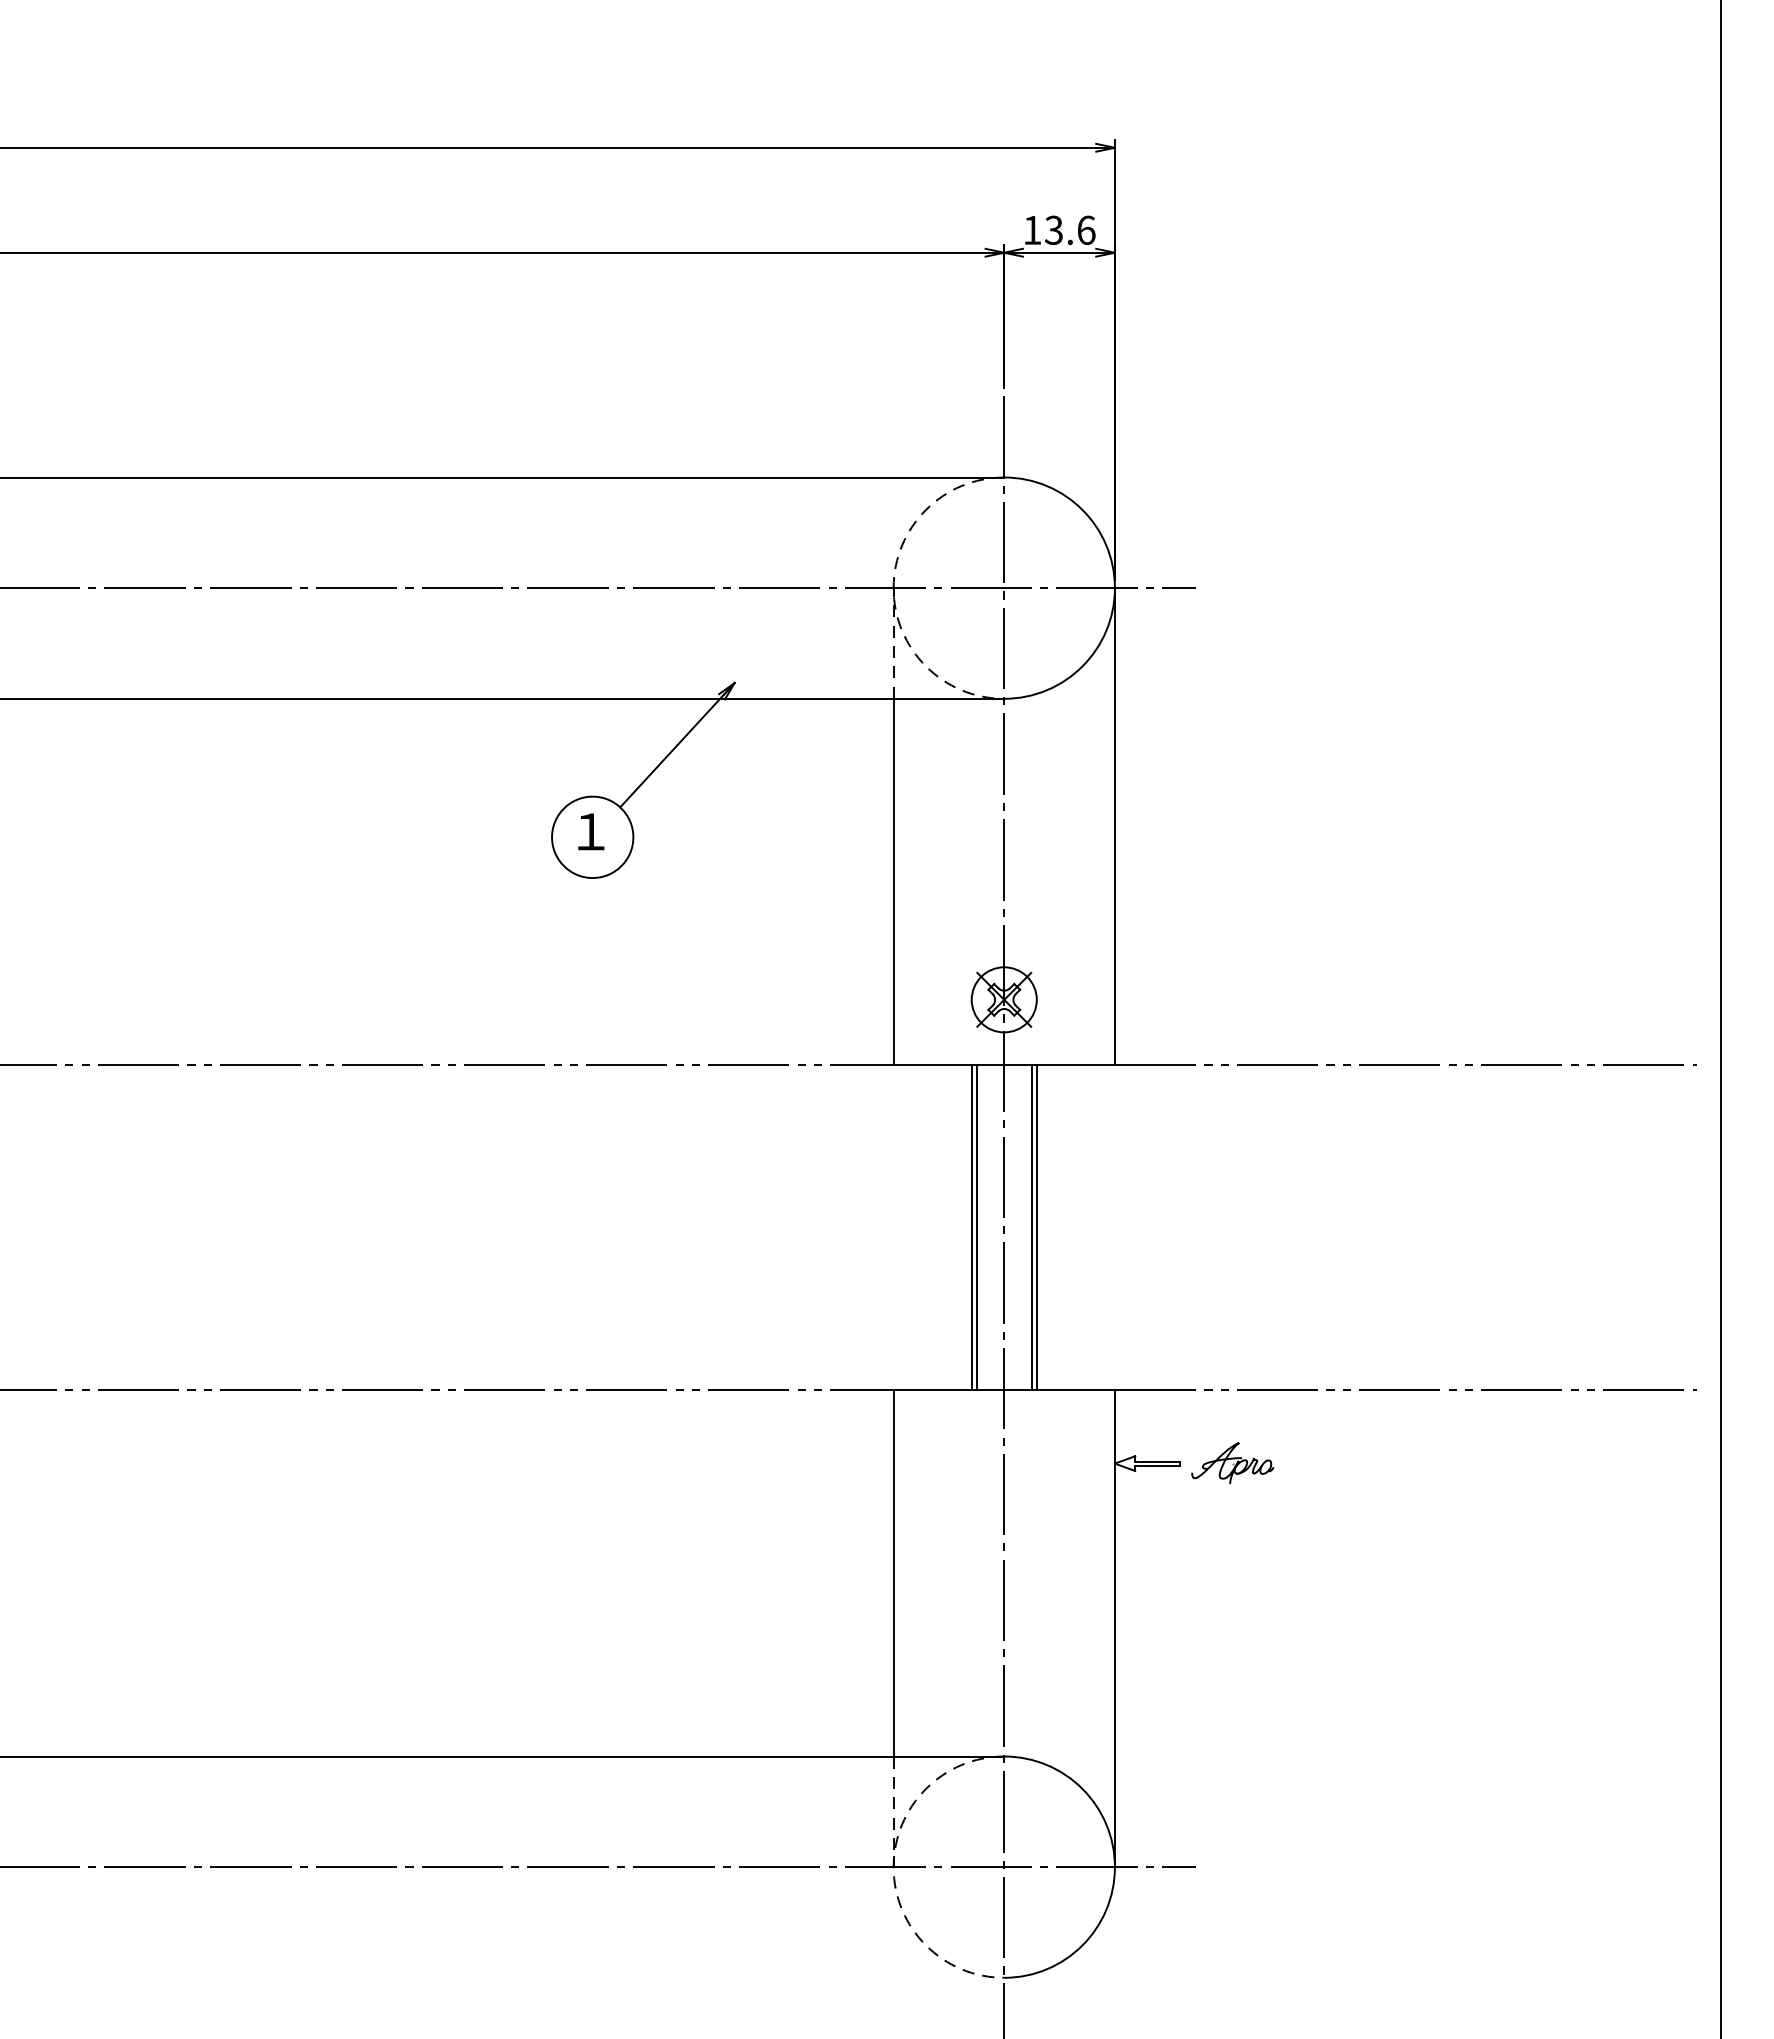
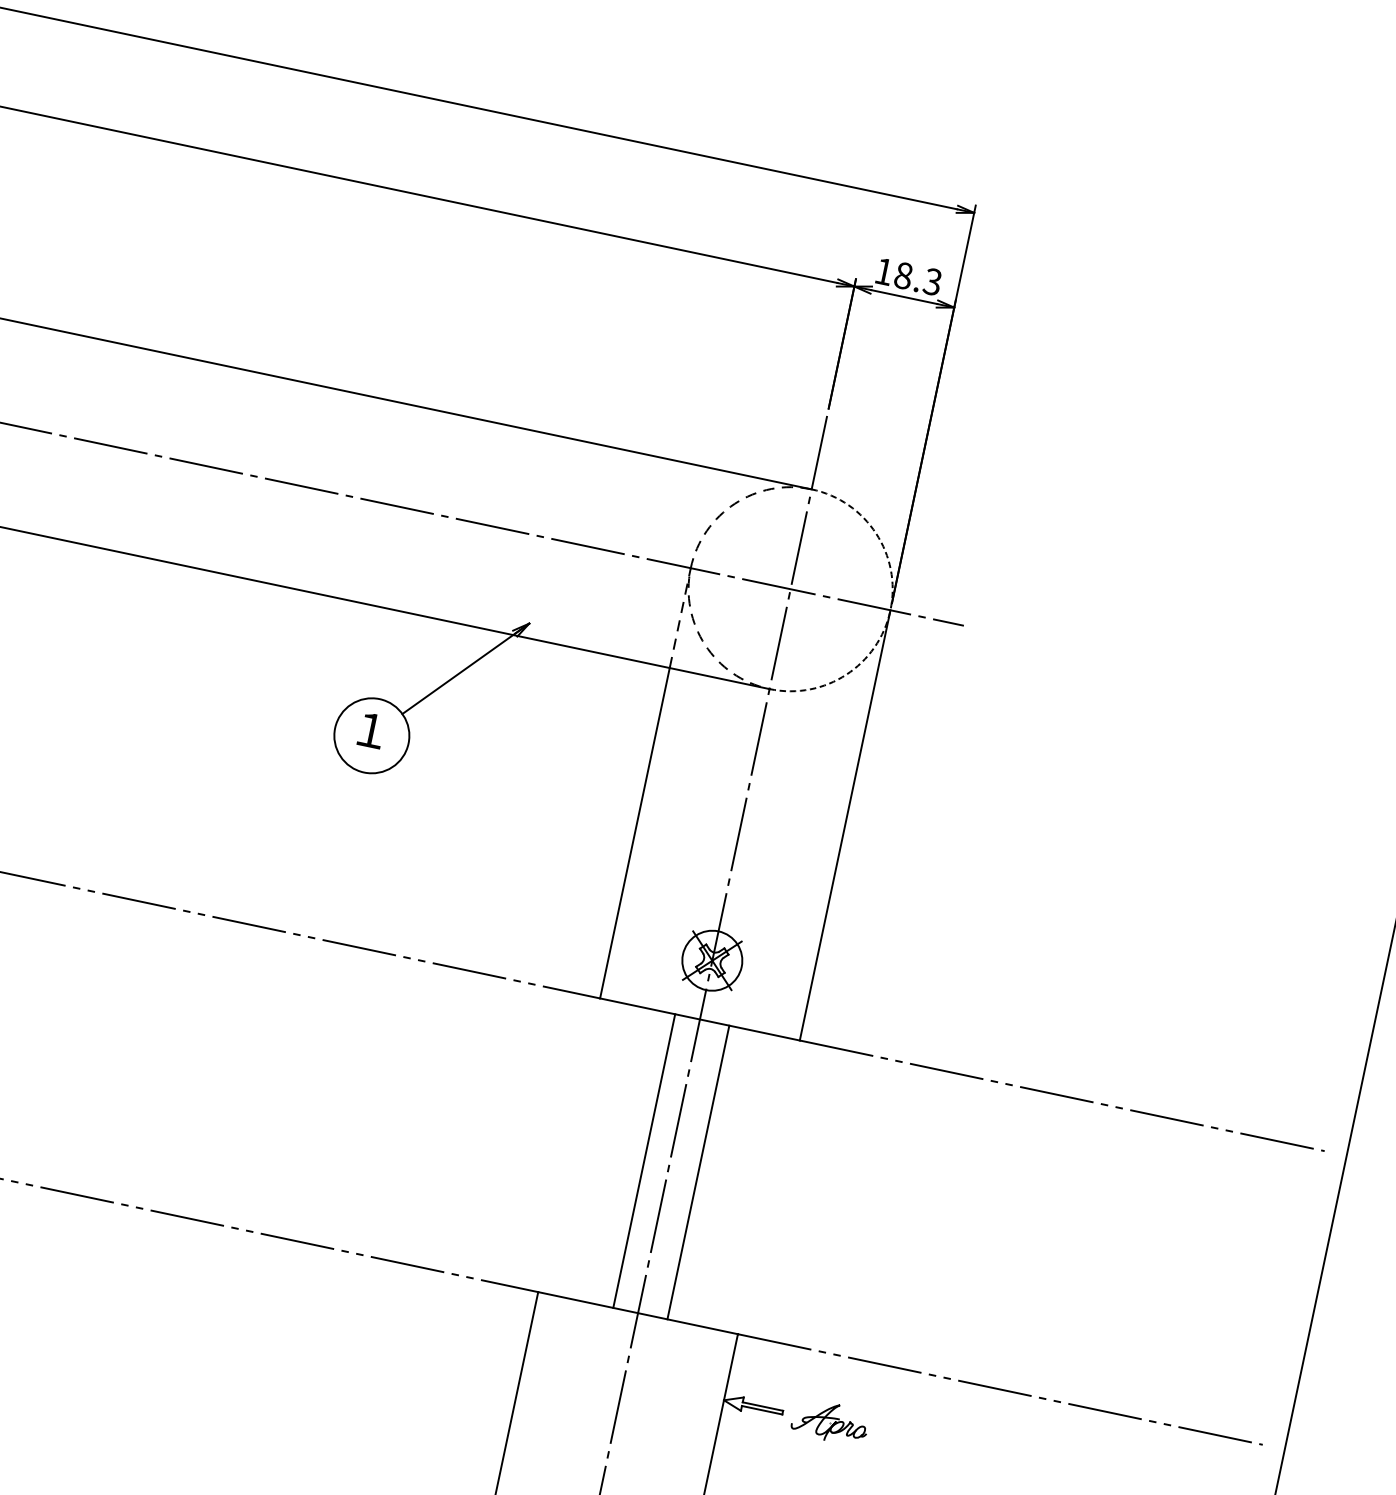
text: (1069, 229) -> (917, 277), 13.6 -> 18.3
arc: (1114, 588) -> (890, 610), solid -> dashed
line: (971, 1227) -> (639, 1159), removed
line: (1031, 1227) -> (693, 1171), removed

